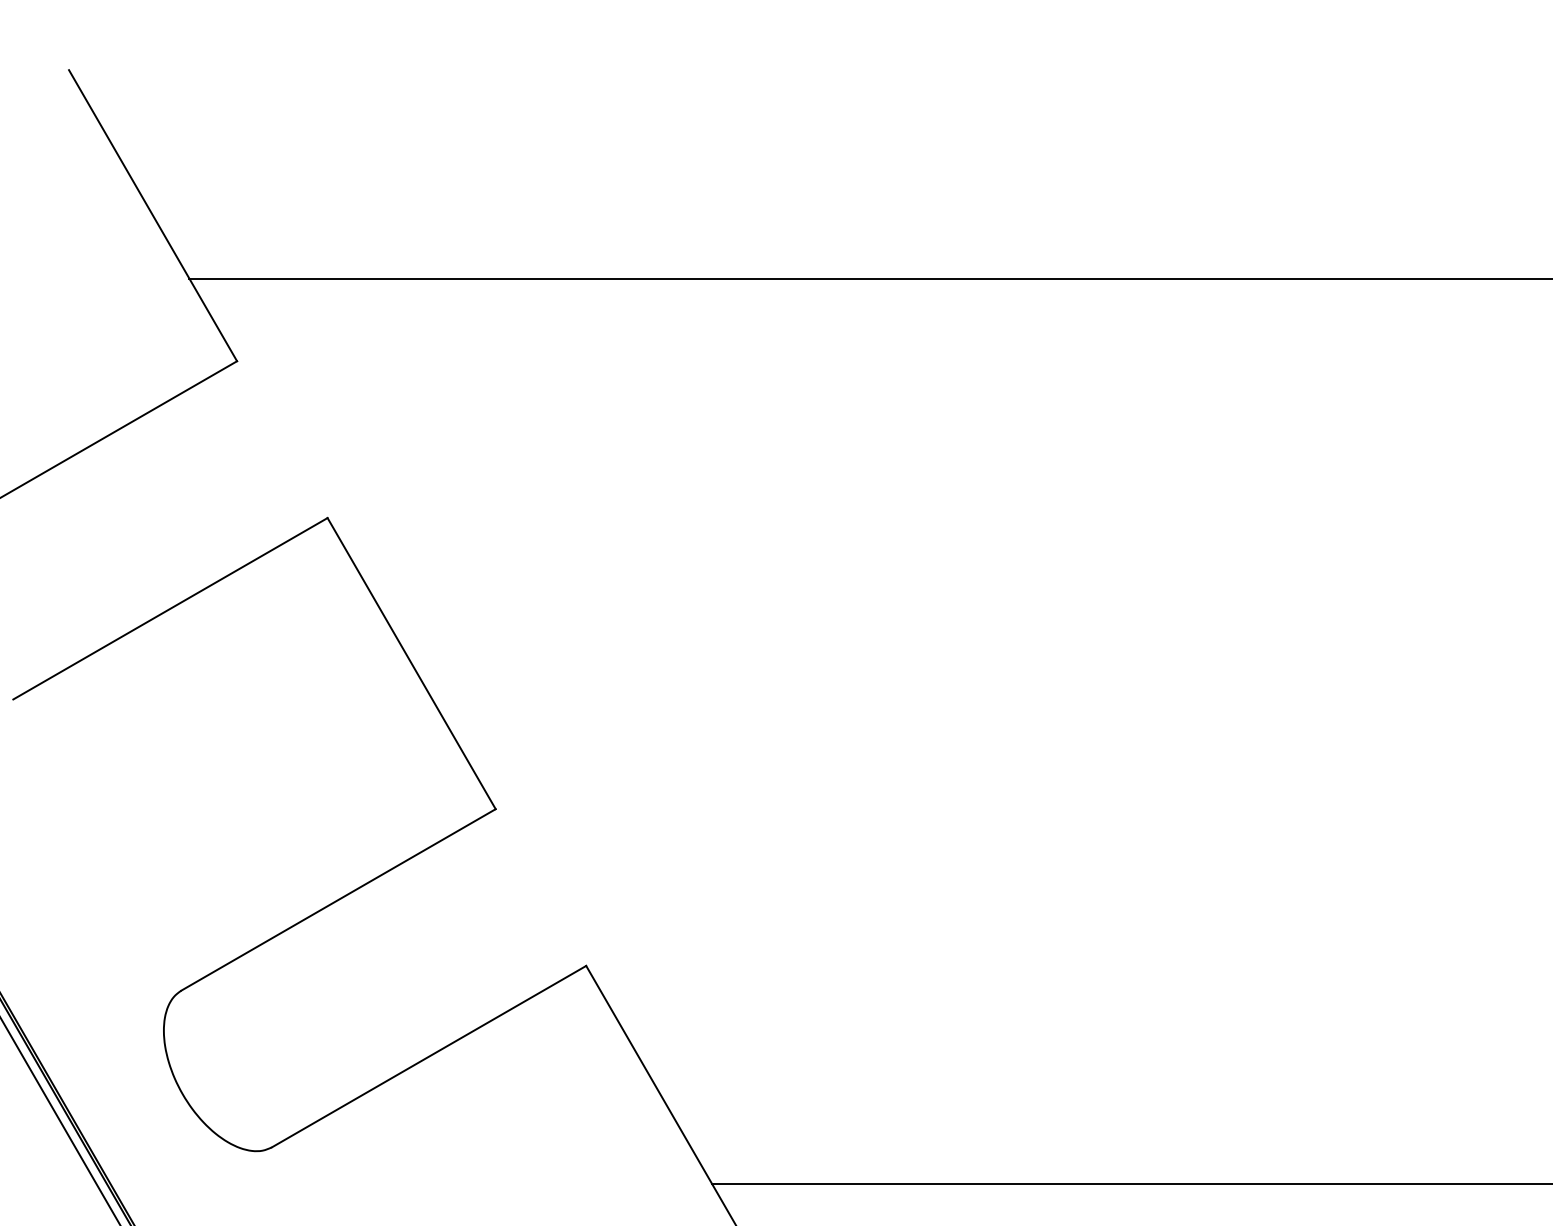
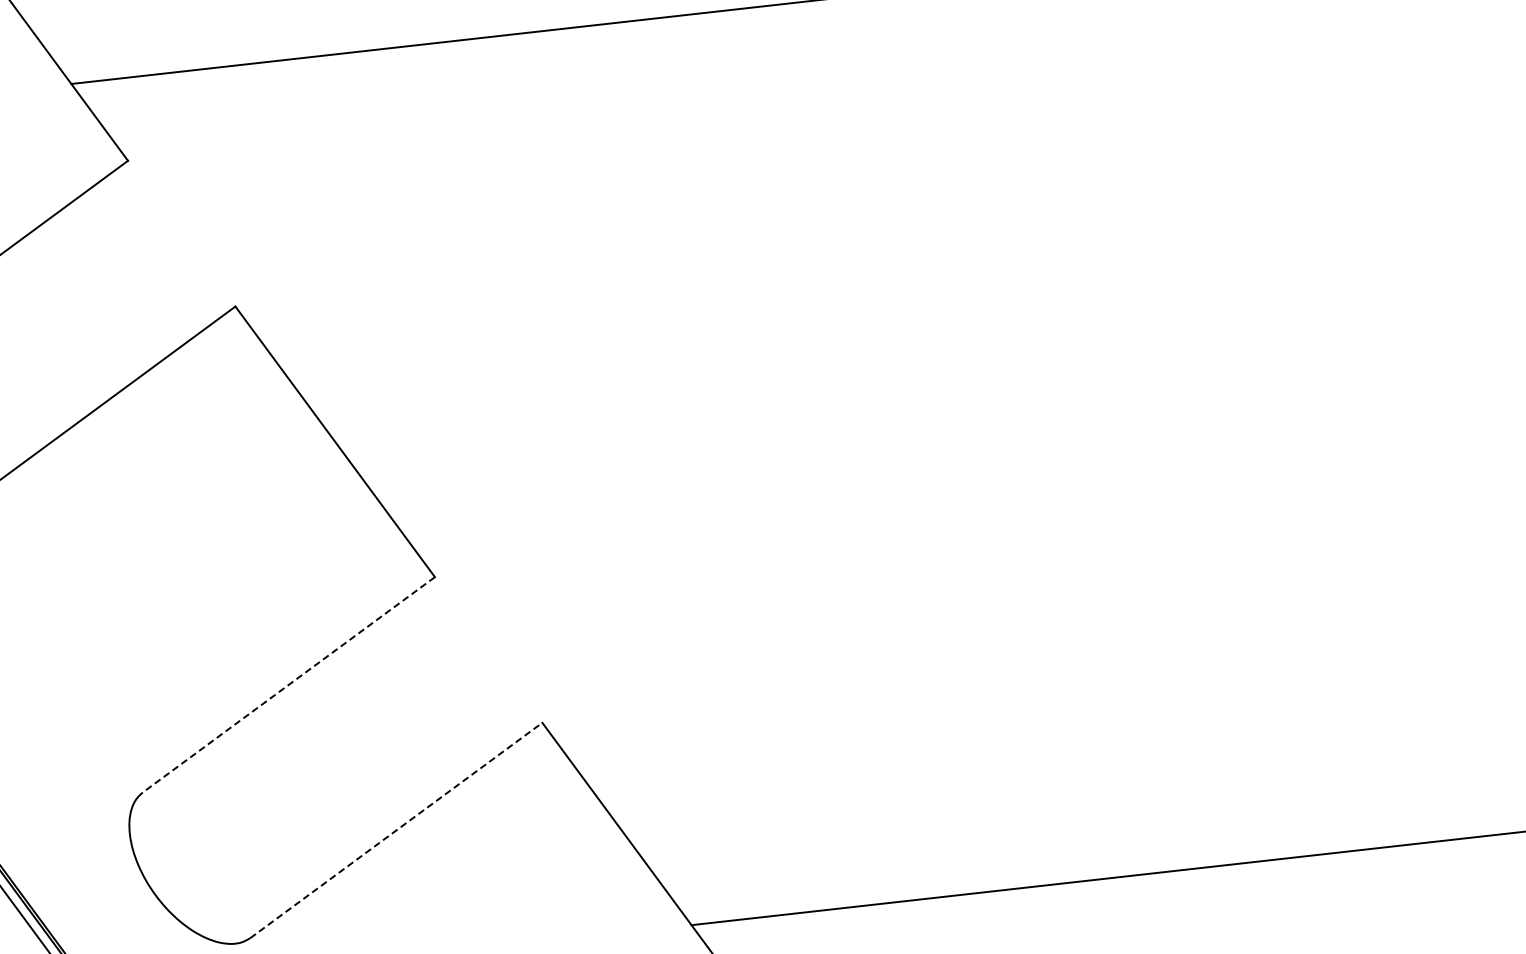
line: (338, 900) -> (288, 685), solid -> dashed
line: (429, 1056) -> (396, 830), solid -> dashed

